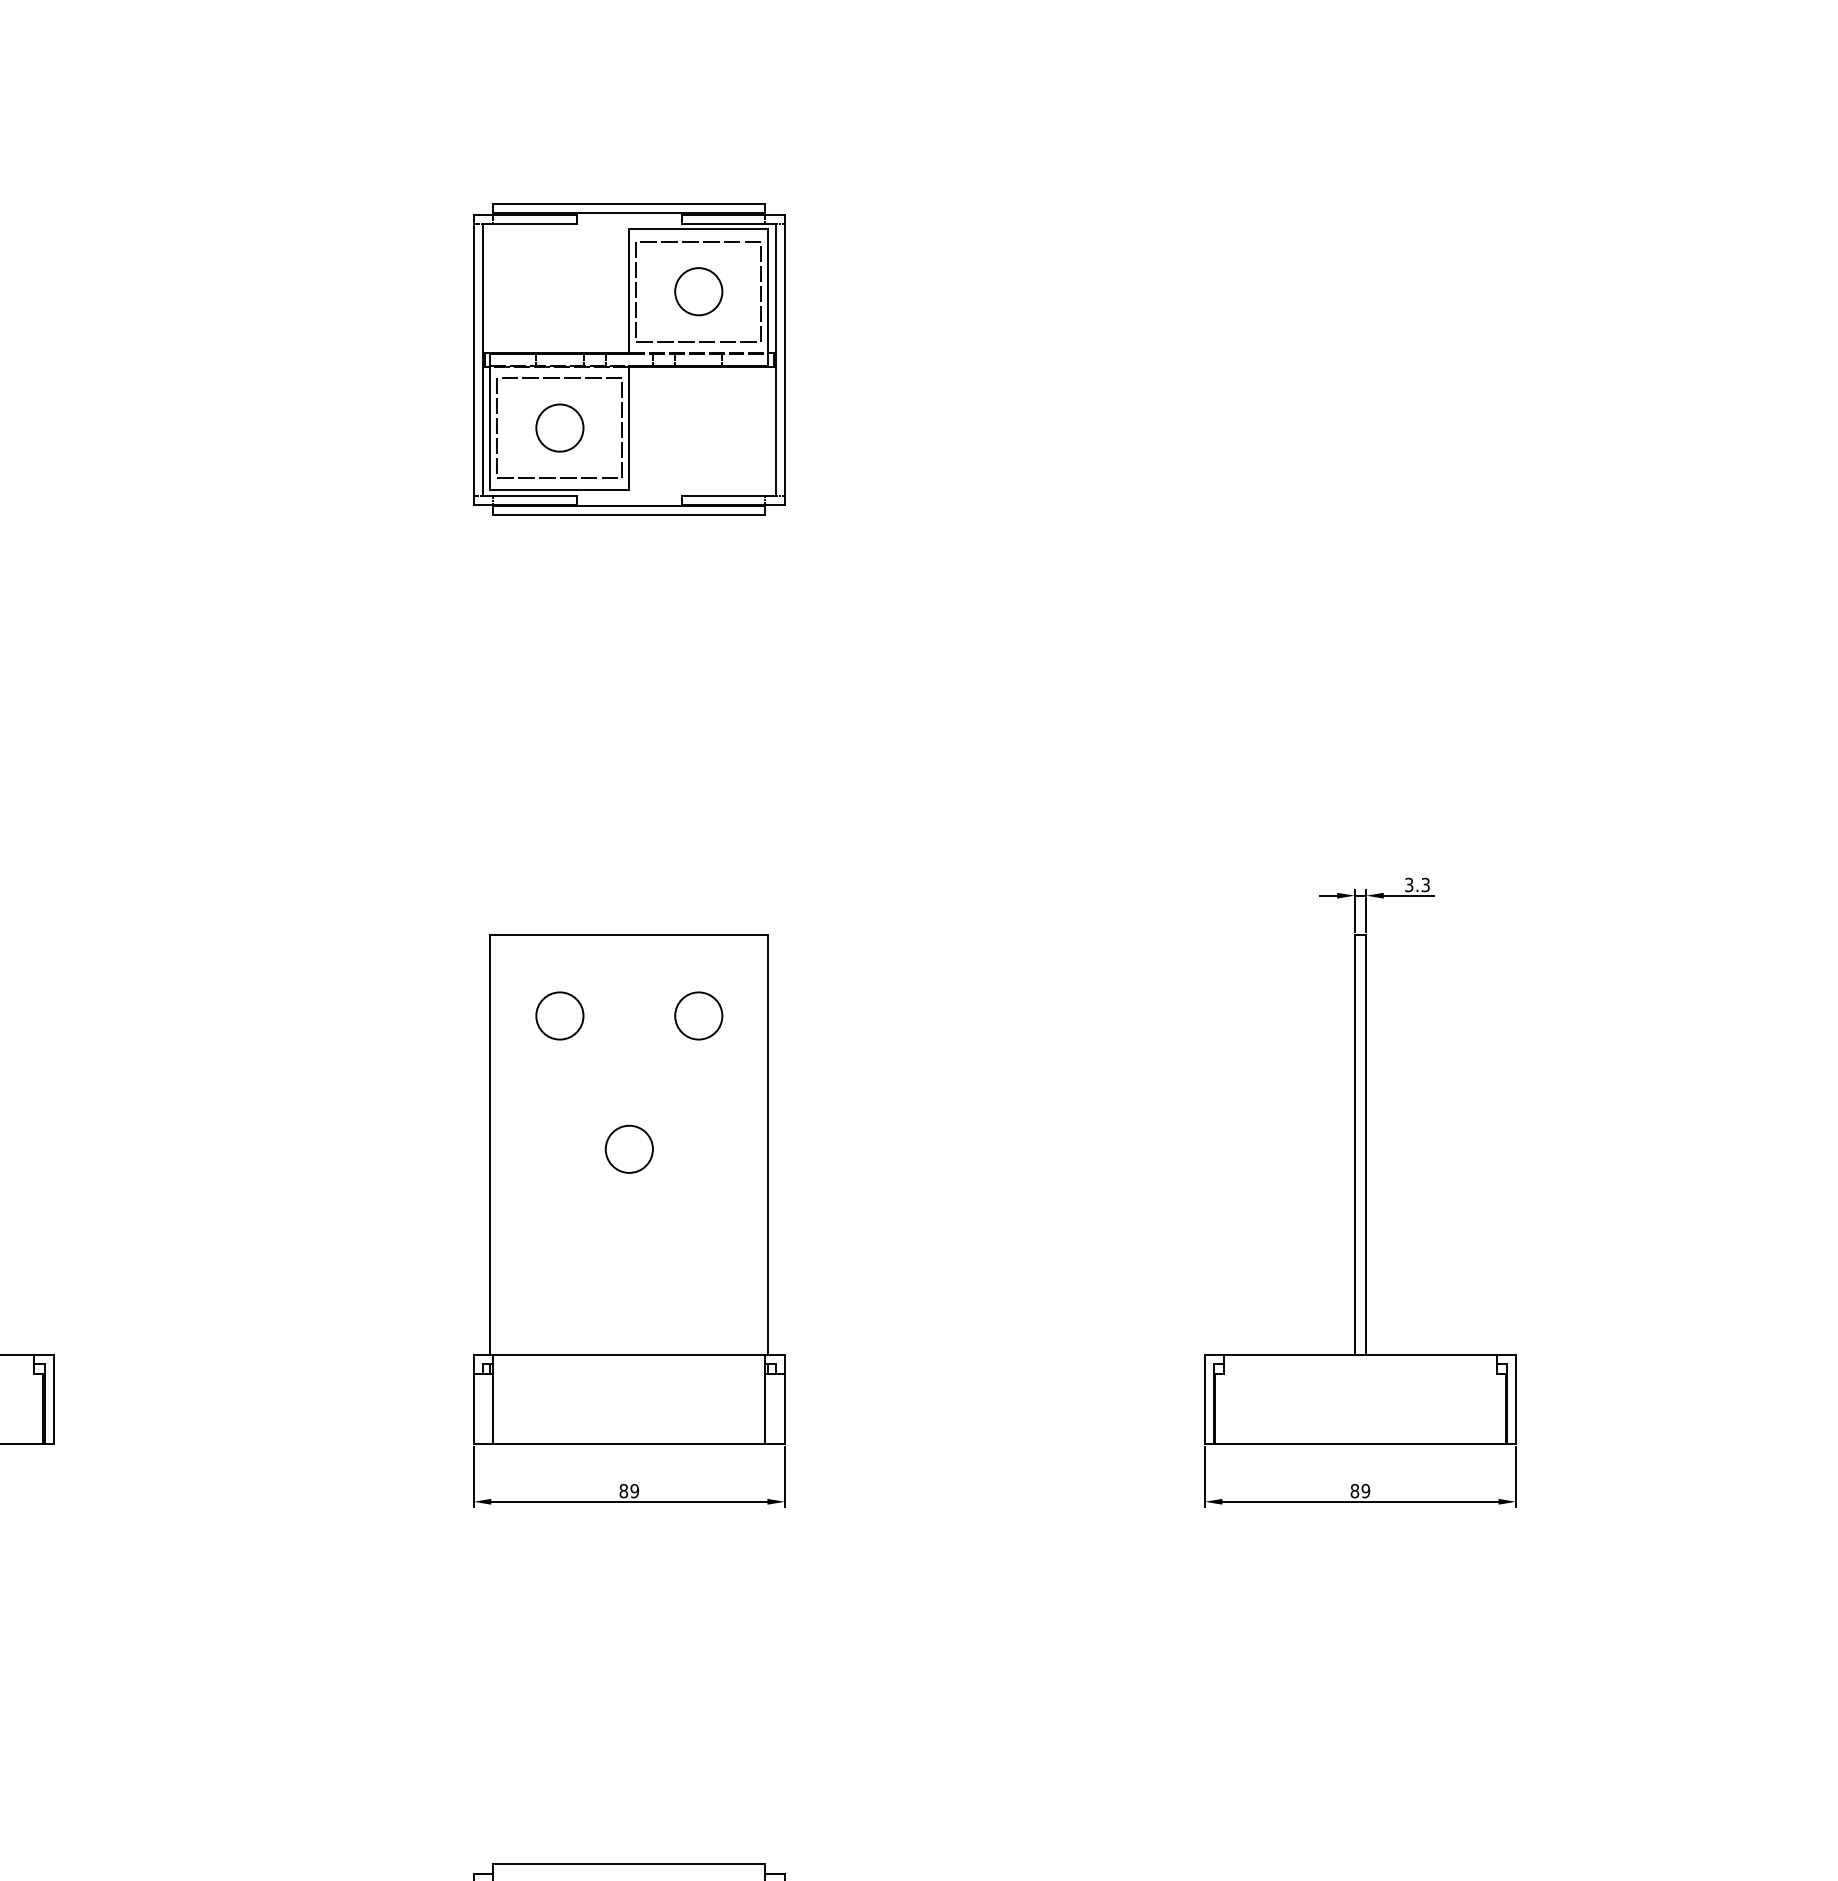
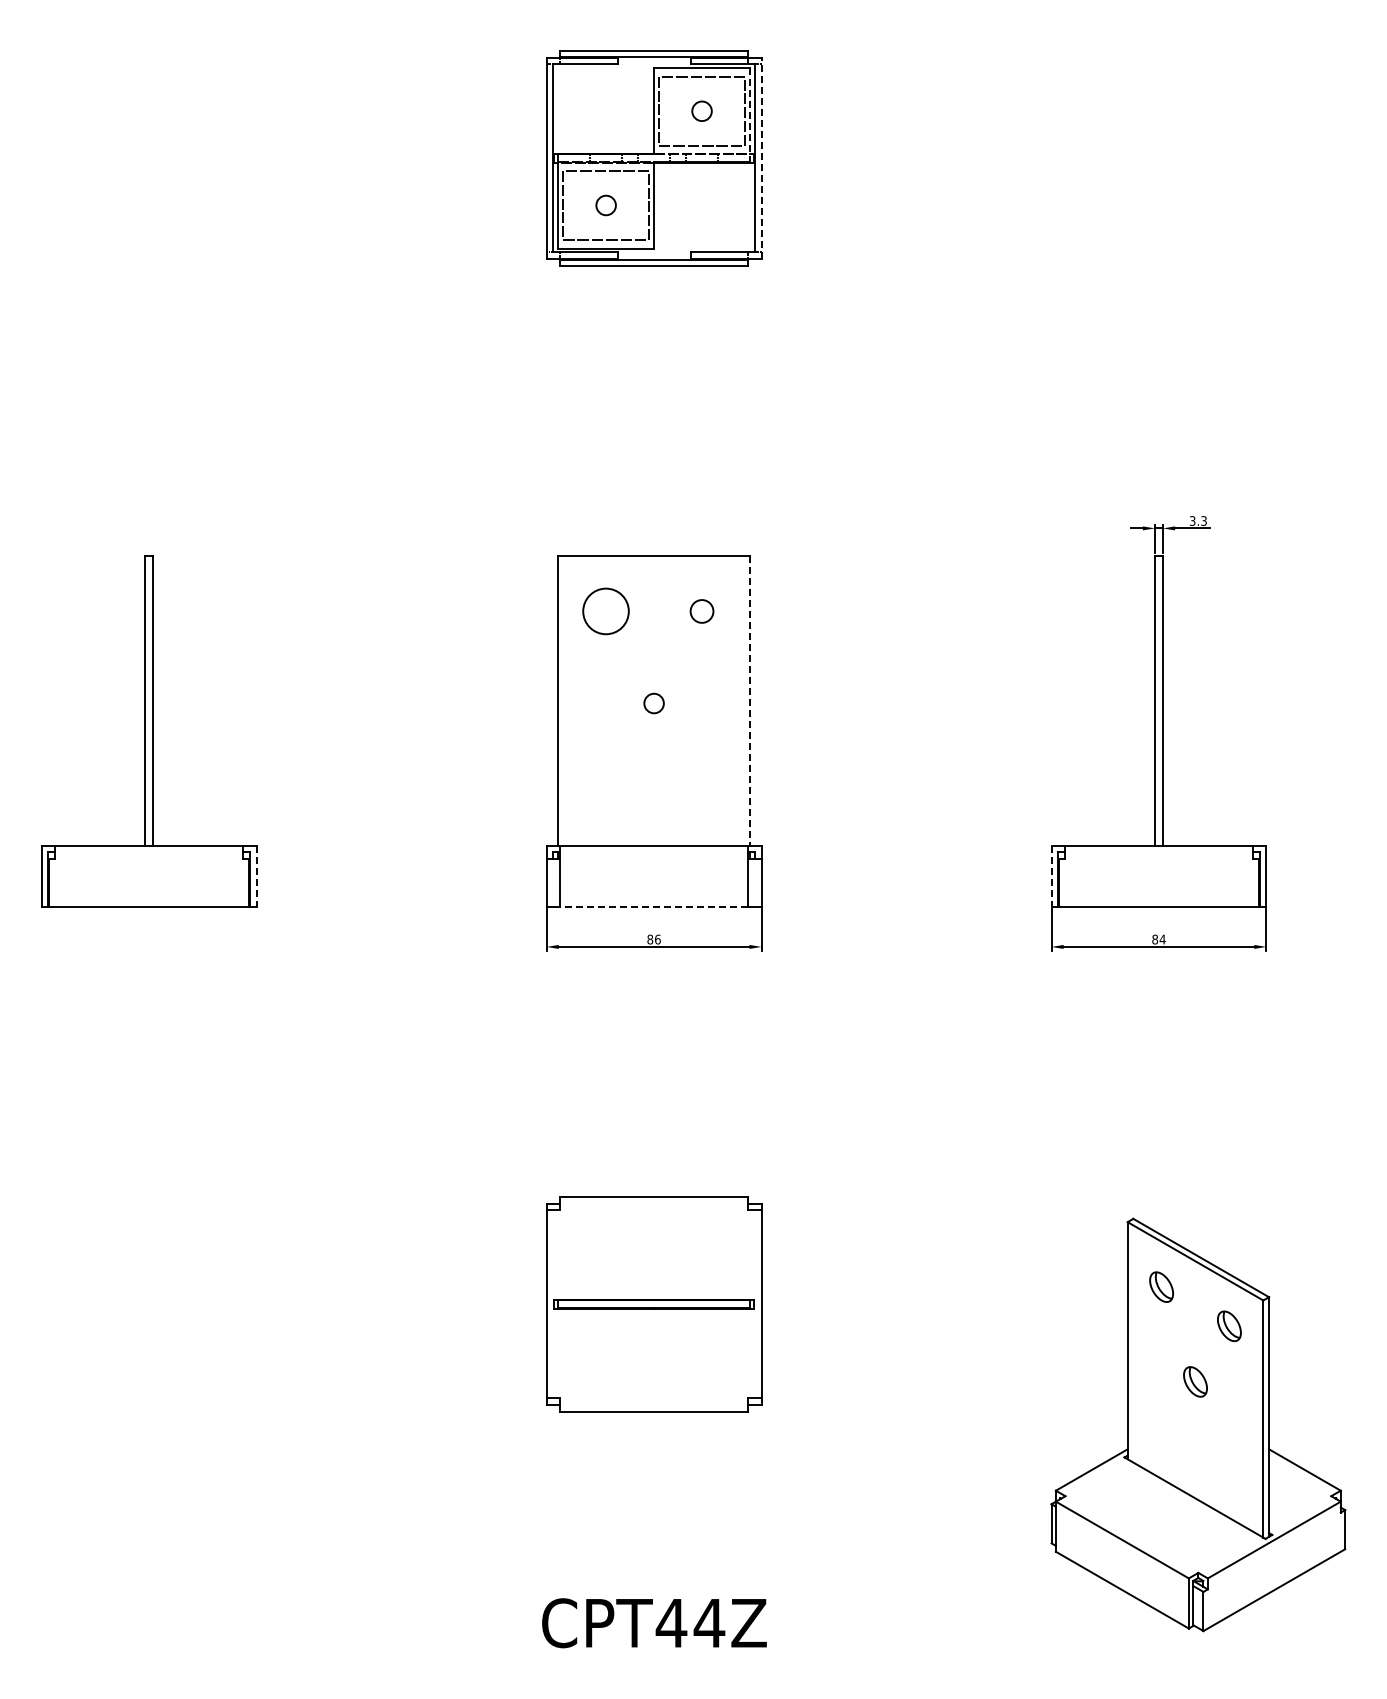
circle: (697, 291) -> (701, 111), size x0.6
line: (768, 297) -> (750, 115), solid -> dashed
line: (784, 358) -> (761, 157), solid -> dashed
circle: (558, 428) -> (605, 205), size x0.6
circle: (560, 1016) -> (606, 611), size x1.4
circle: (697, 1016) -> (701, 611), size x0.7
line: (768, 1144) -> (750, 700), solid -> dashed
circle: (628, 1149) -> (653, 703), size x0.6
line: (53, 1399) -> (256, 876), solid -> dashed
line: (1204, 1399) -> (1051, 876), solid -> dashed
line: (629, 1443) -> (654, 906), solid -> dashed
text: (634, 1491) -> (657, 939), 89 -> 86
text: (1365, 1491) -> (1162, 939), 89 -> 84

